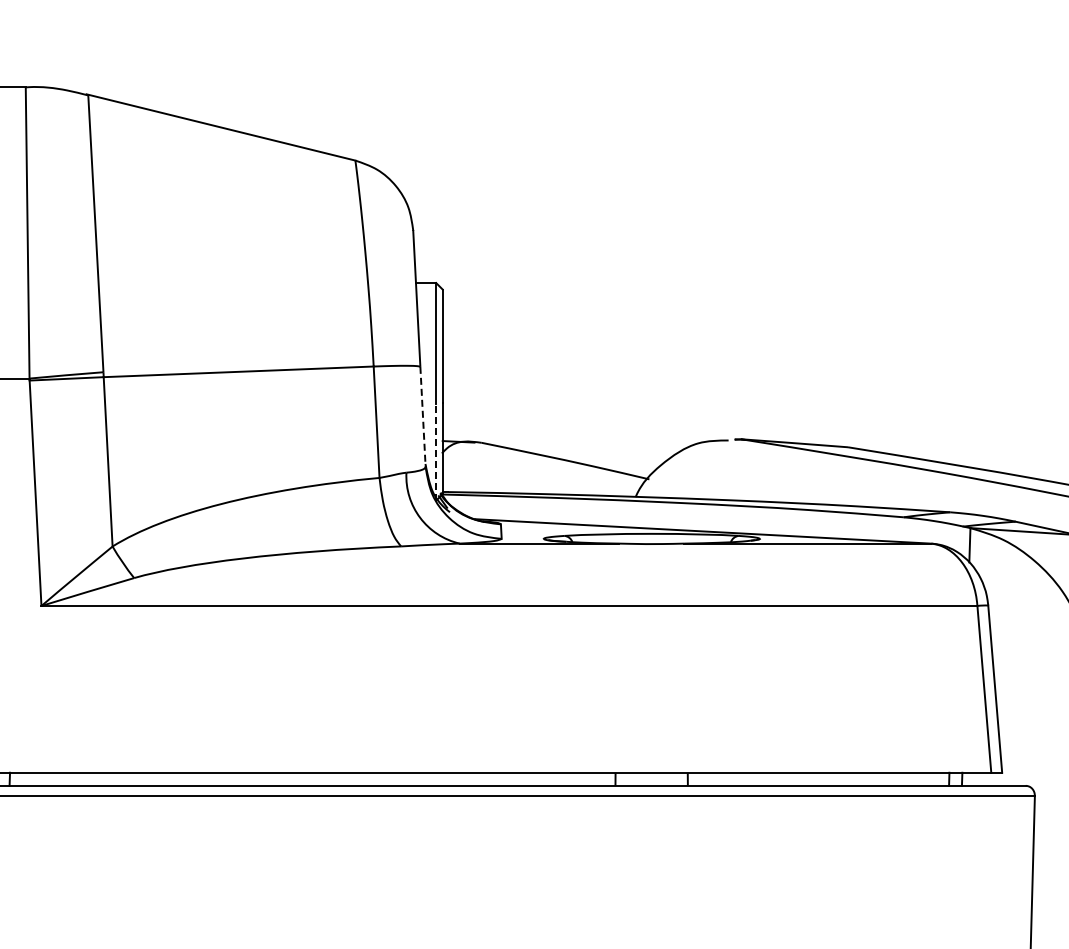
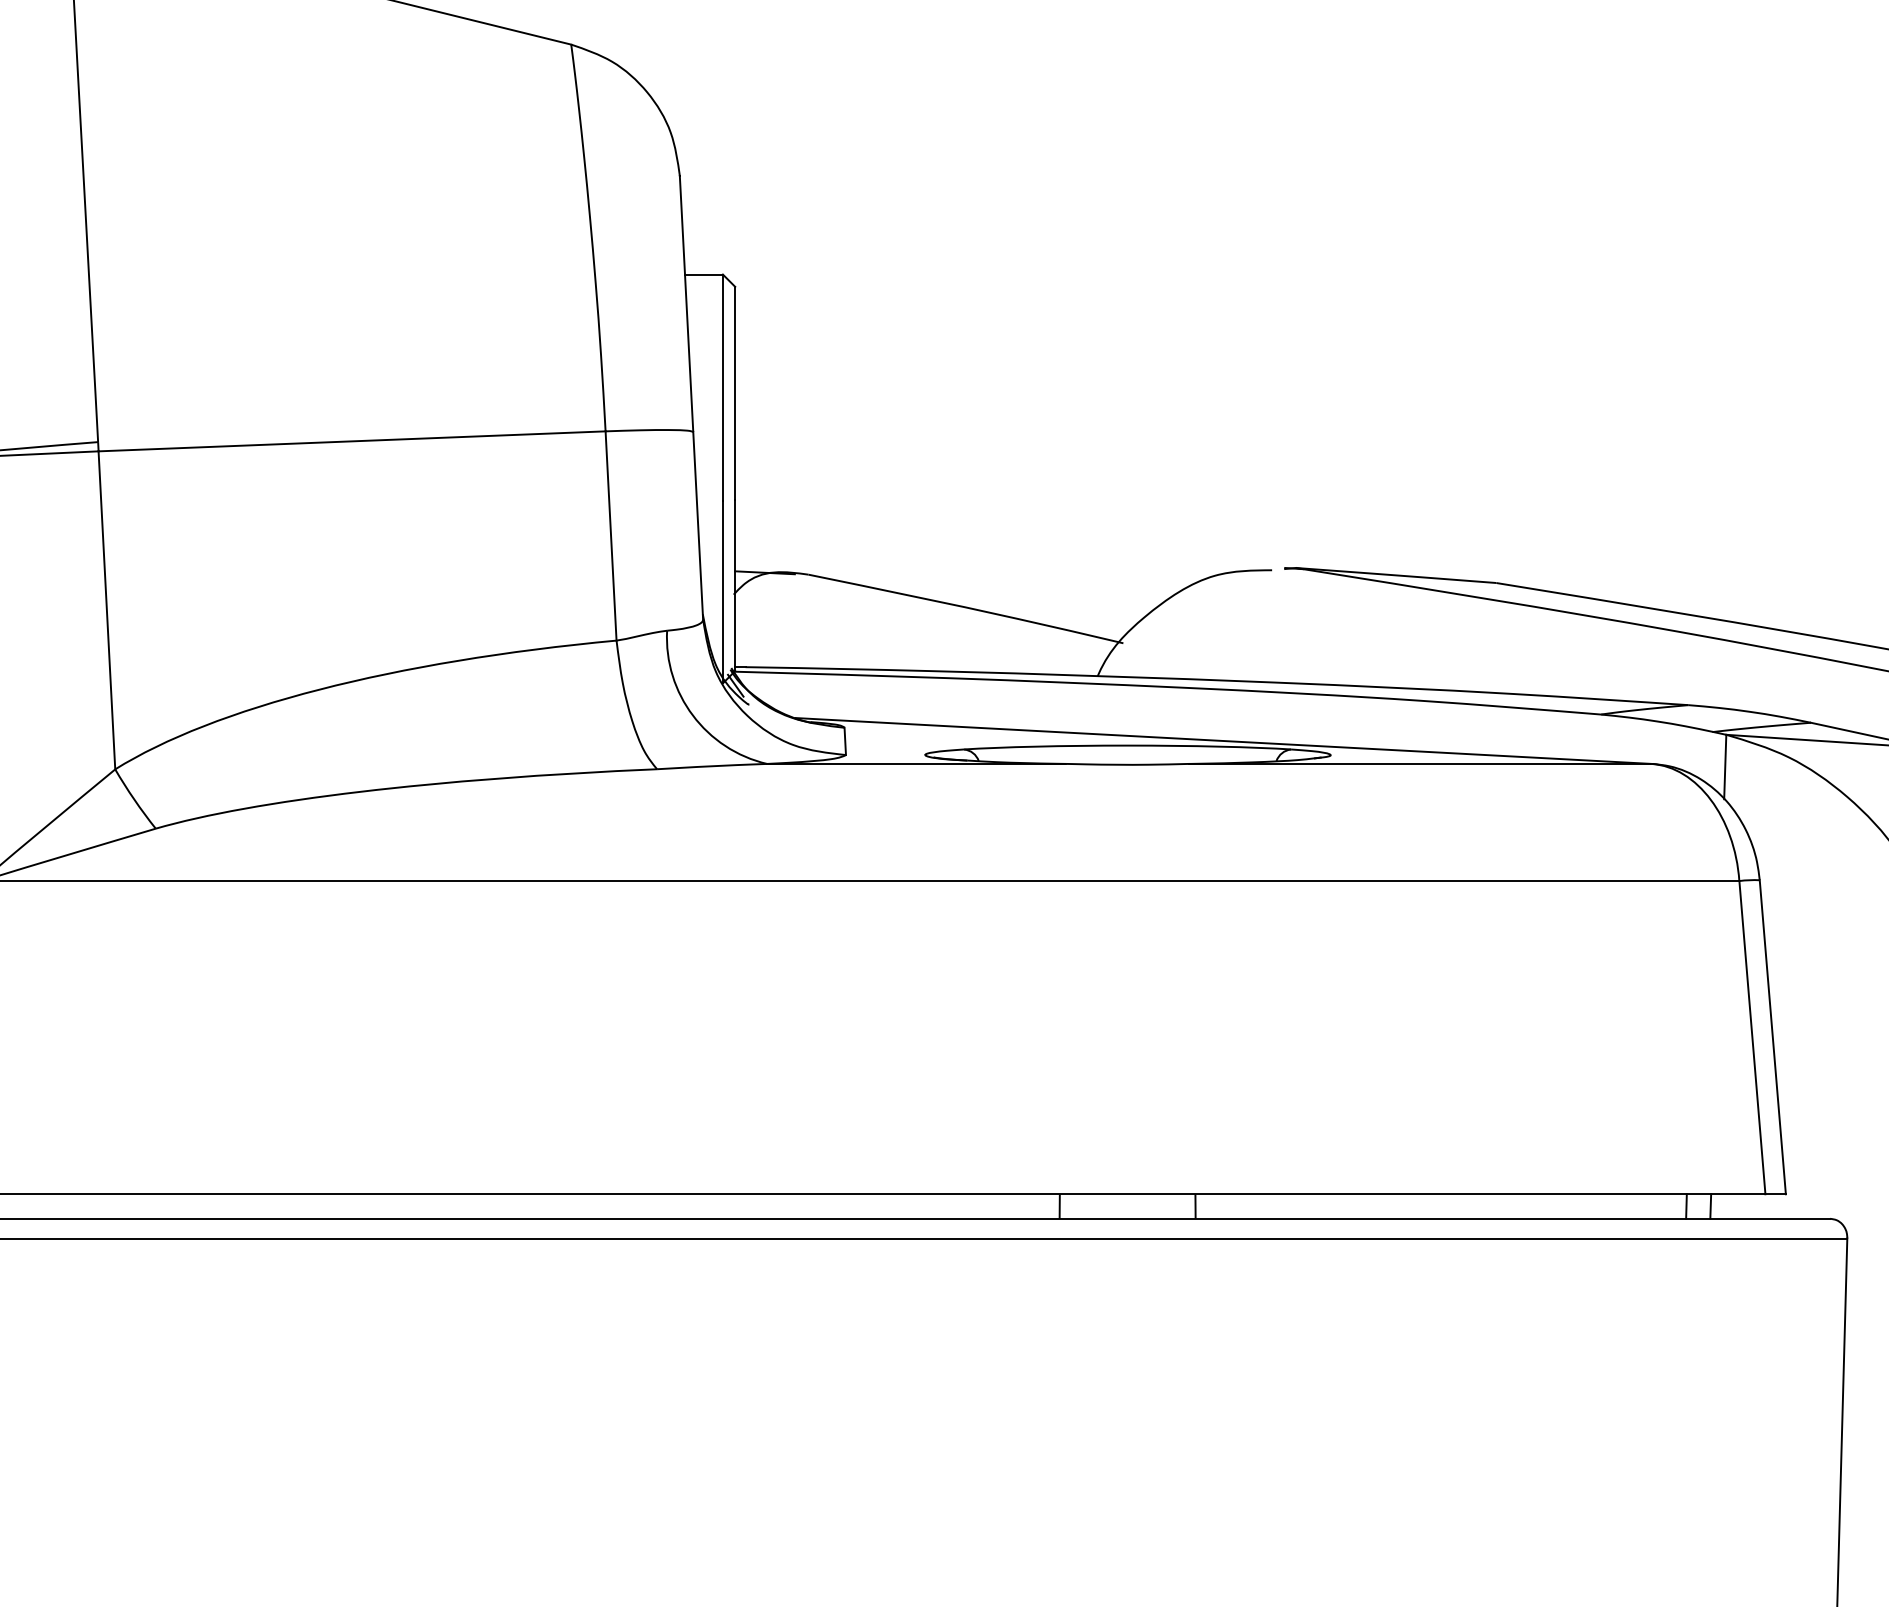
line: (423, 417) -> (699, 527), dashed -> solid
line: (436, 451) -> (723, 590), dashed -> solid

